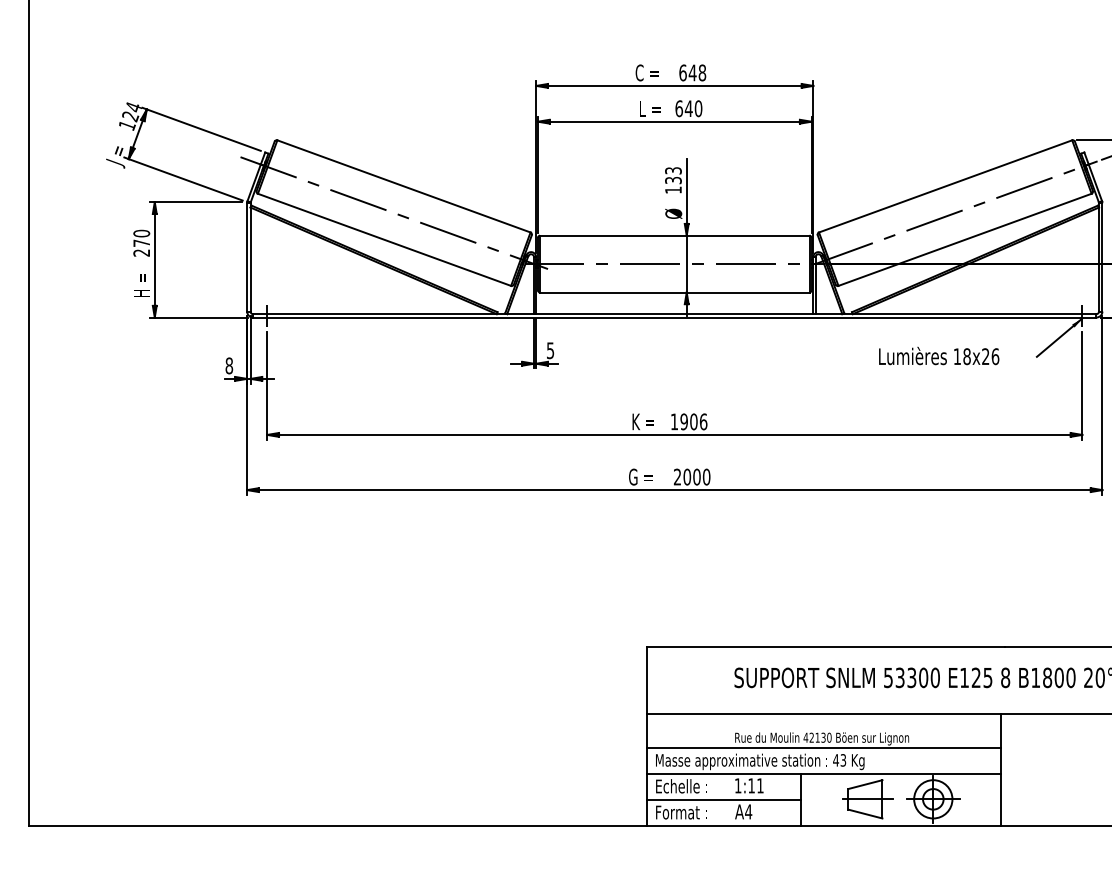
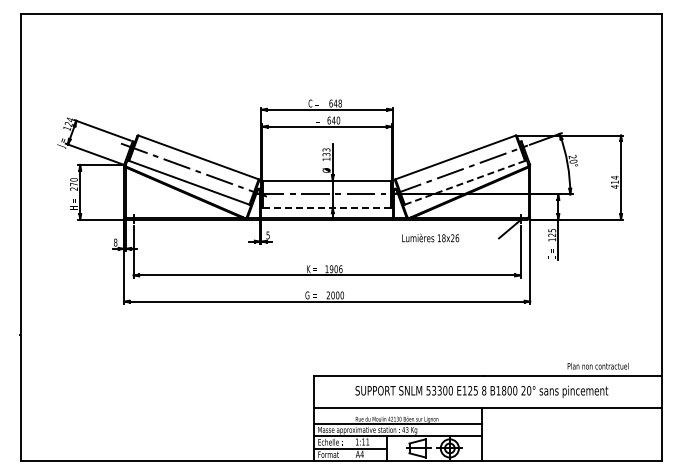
line: (964, 239) -> (464, 182), solid -> dashed
line: (675, 291) -> (327, 207), solid -> dashed
text: (938, 355) -> (430, 237), moved

